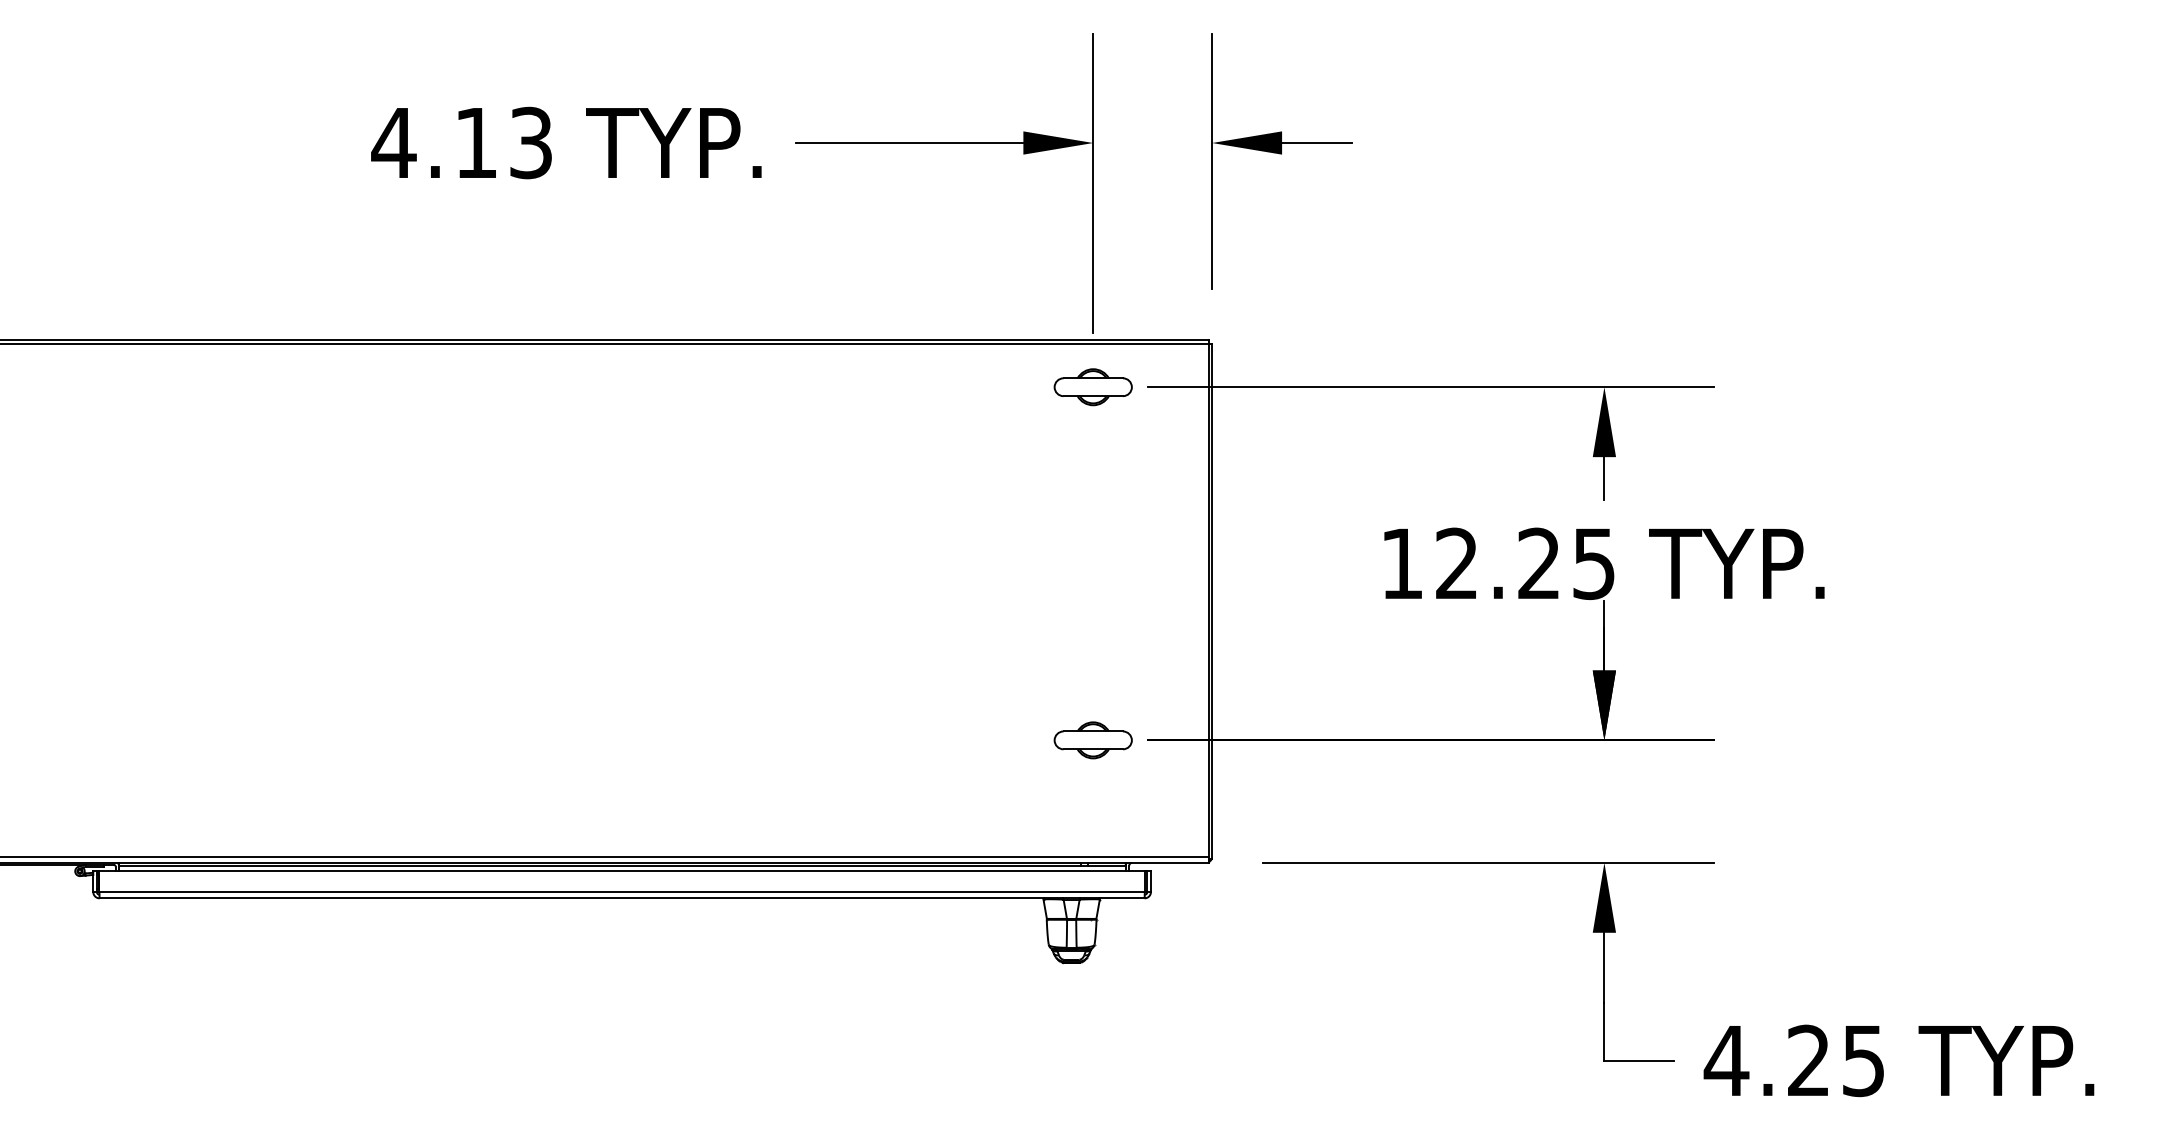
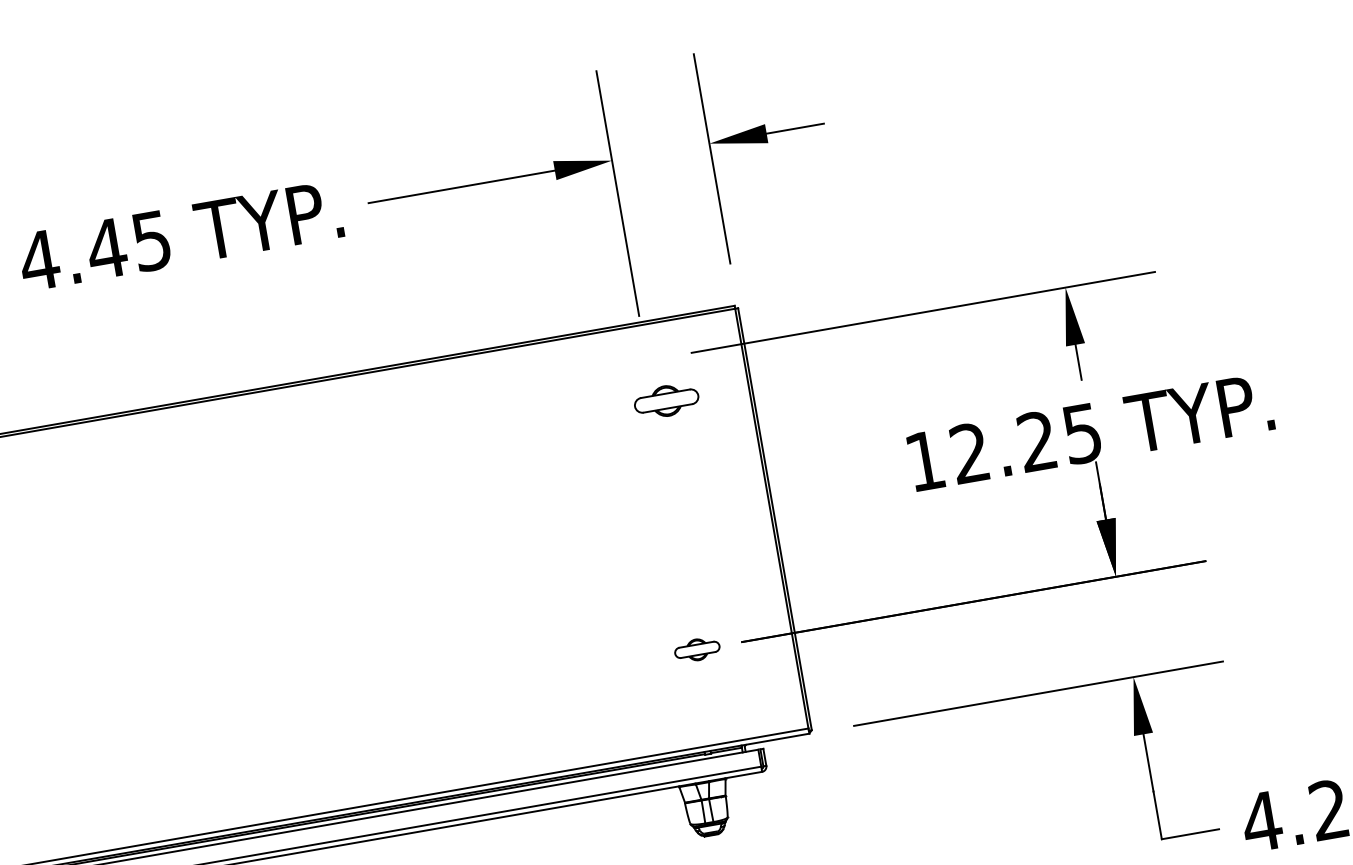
text: (502, 142) -> (128, 244), 4.13 -> 4.45
part: (1092, 387) -> (666, 401), moved
part: (1092, 740) -> (696, 650), size x0.7

